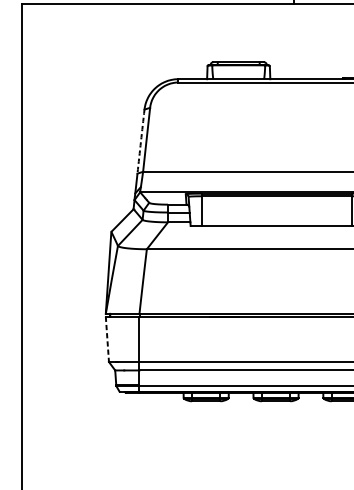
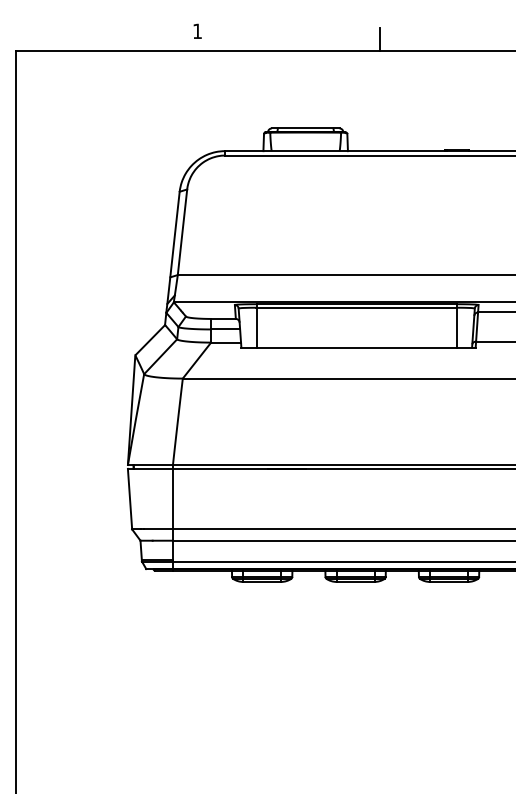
arc: (140, 141) -> (174, 234), dashed -> solid
line: (107, 339) -> (130, 499), dashed -> solid

